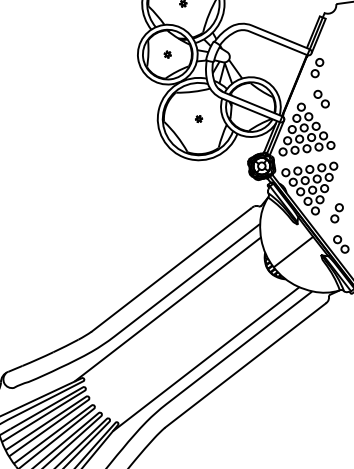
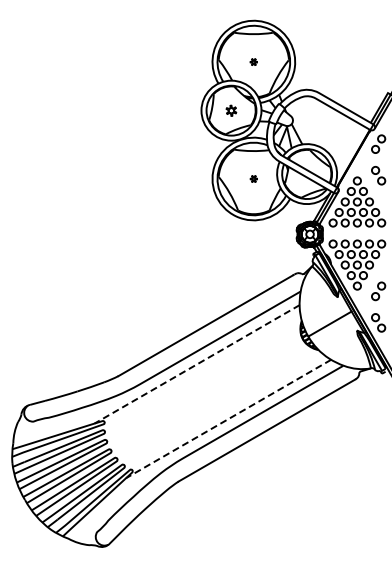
part: (167, 54) -> (231, 110), size x1.6
line: (167, 309) -> (196, 364), solid -> dashed
line: (206, 359) -> (228, 419), solid -> dashed

